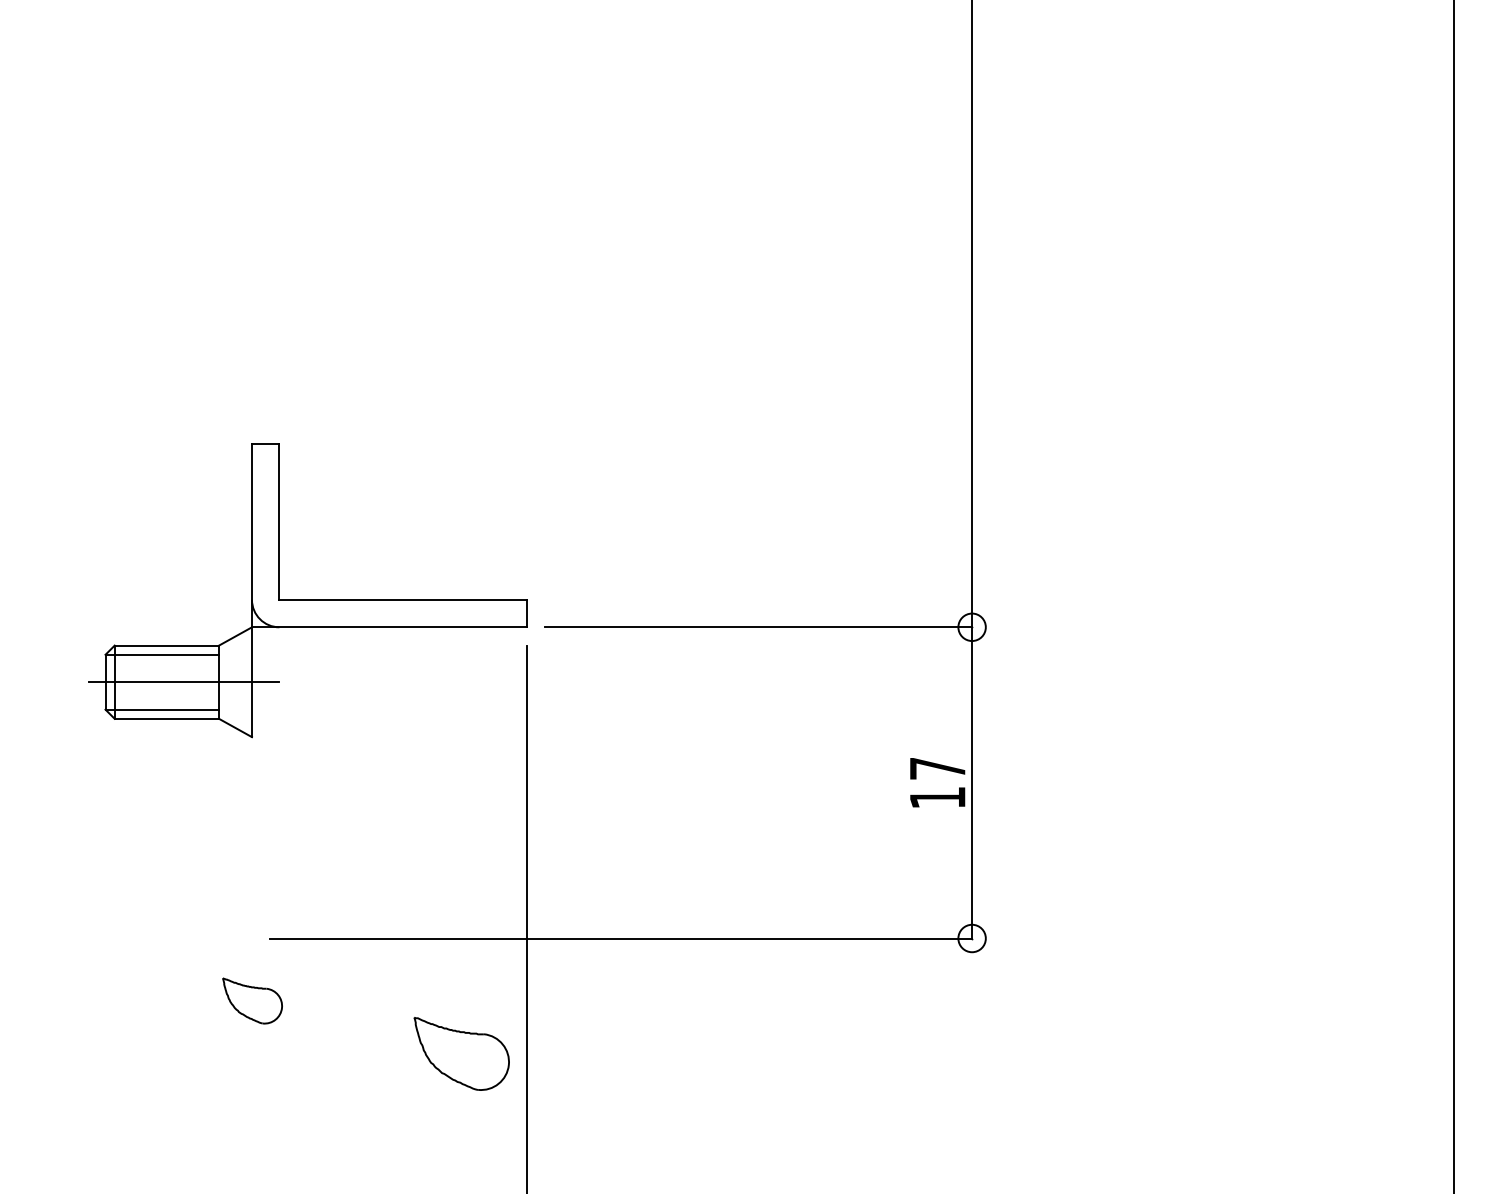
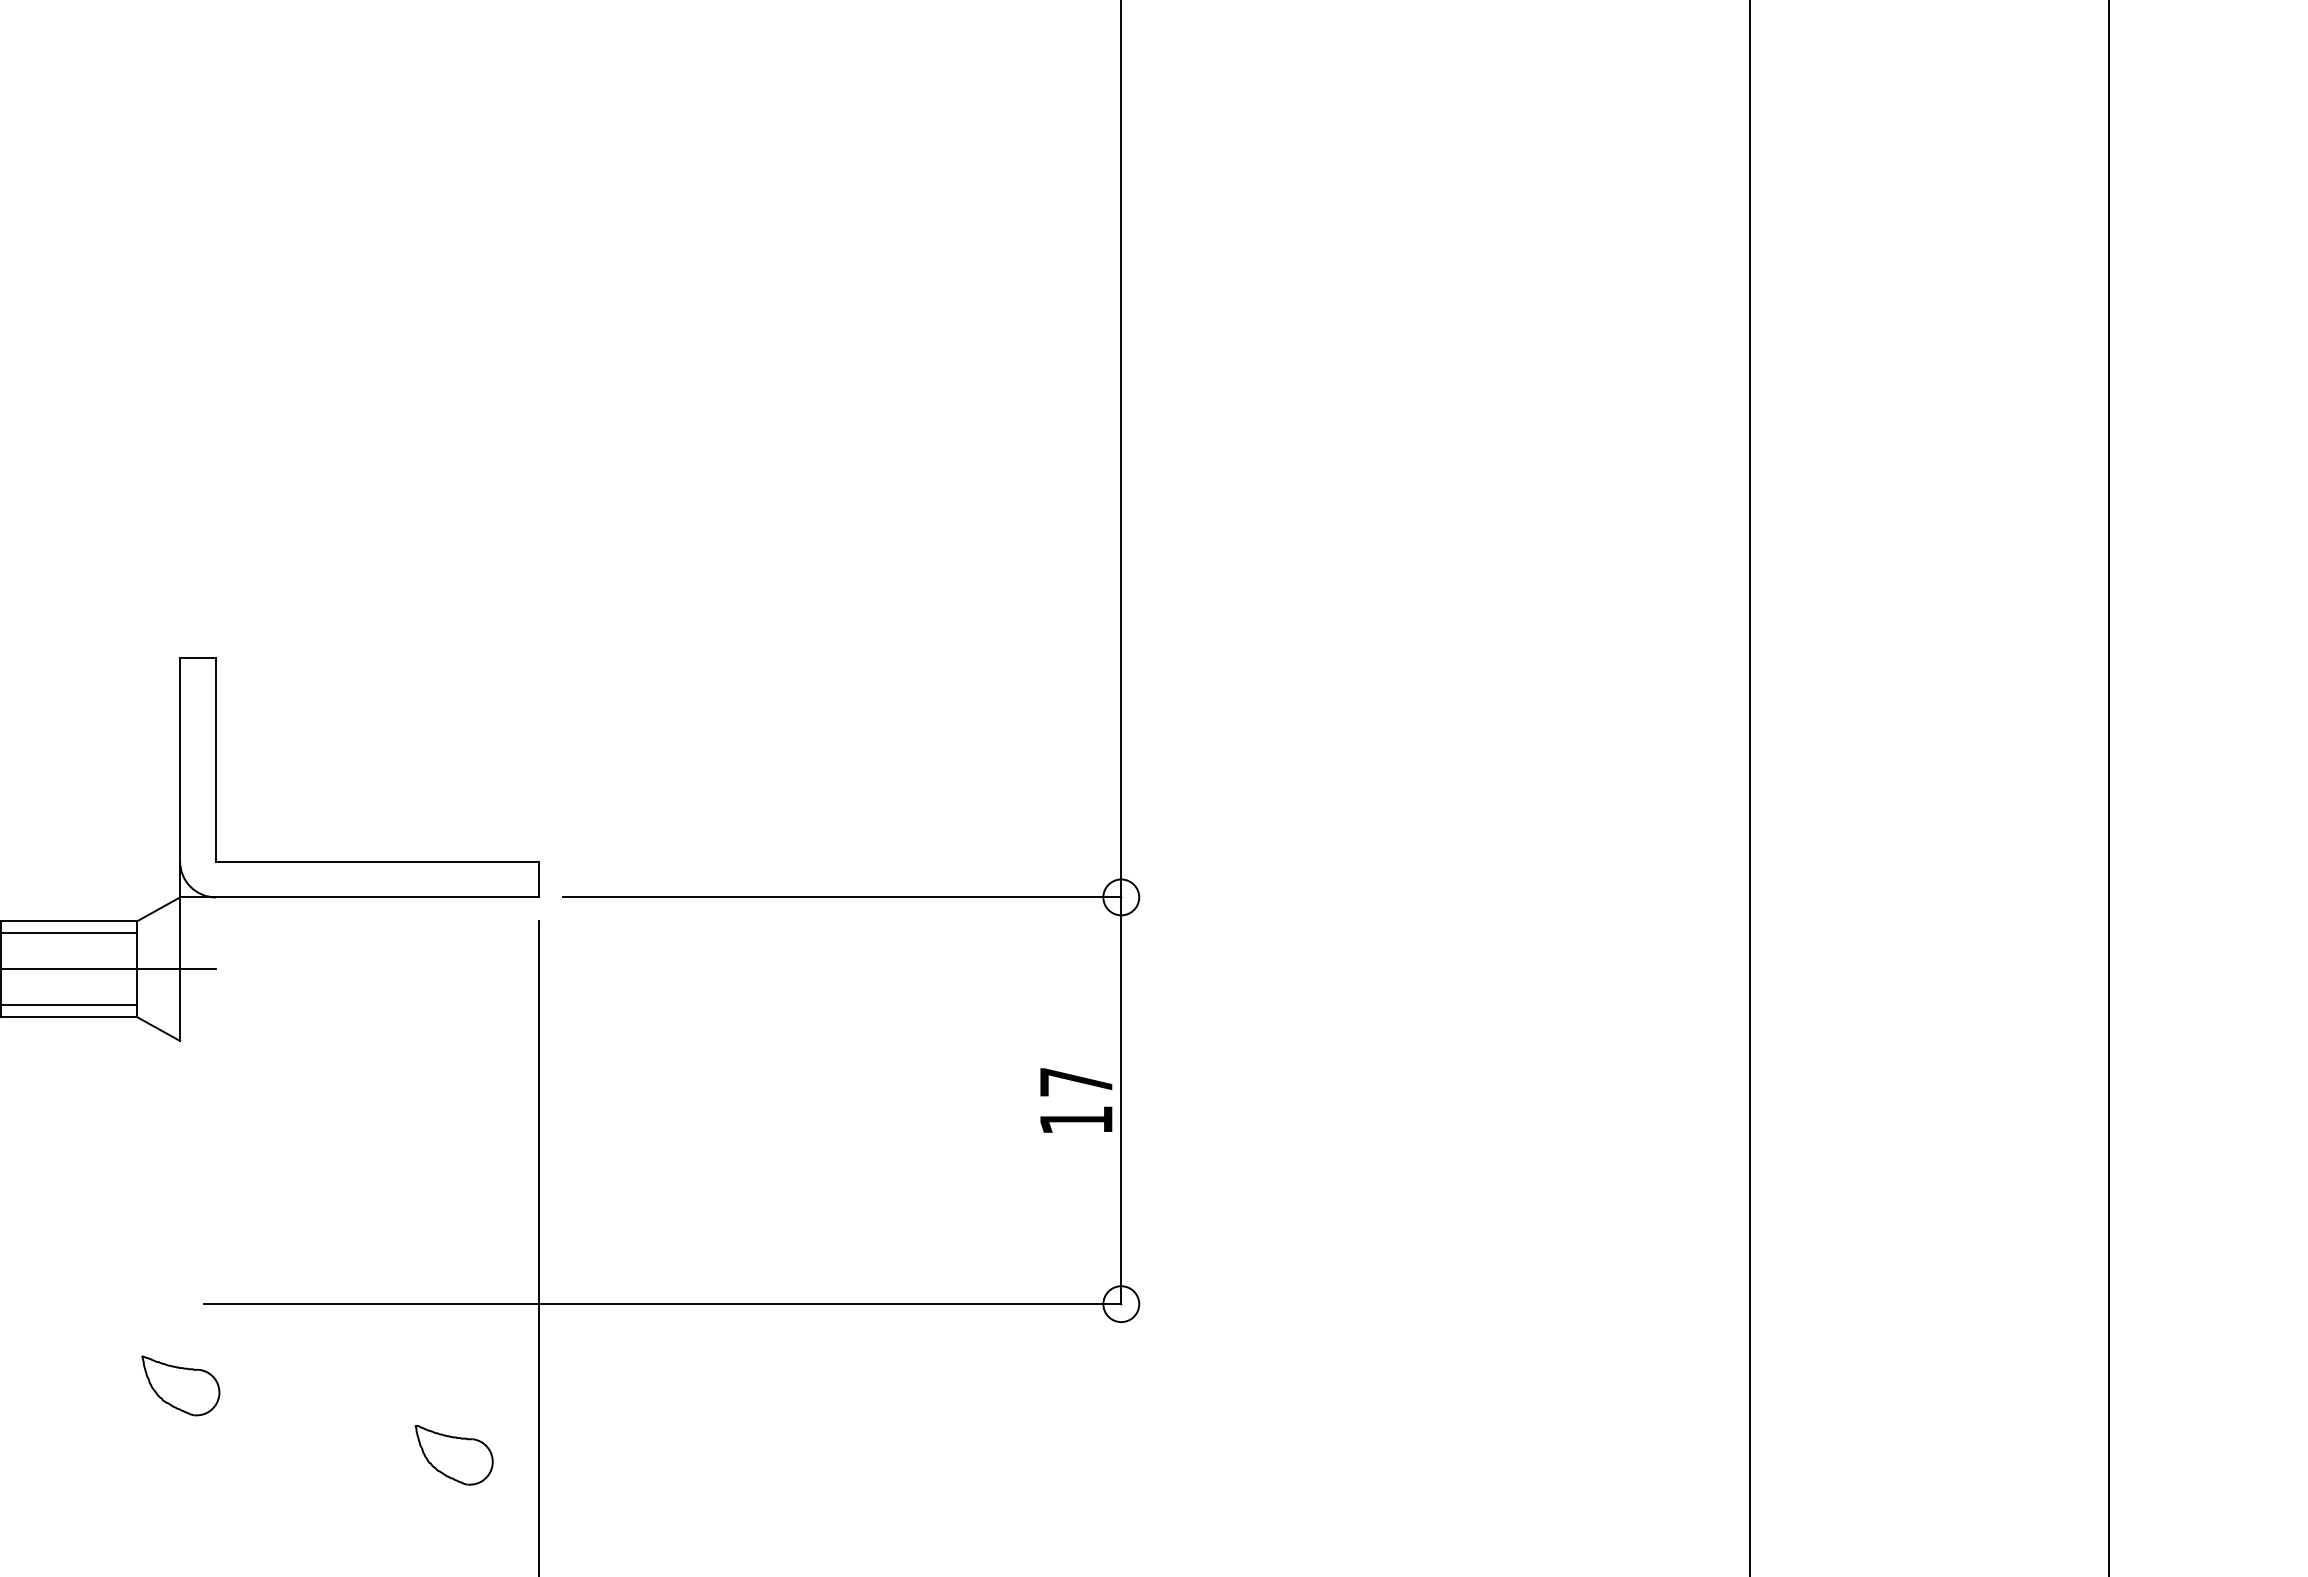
part: (461, 1054) -> (453, 1455), size x0.62

